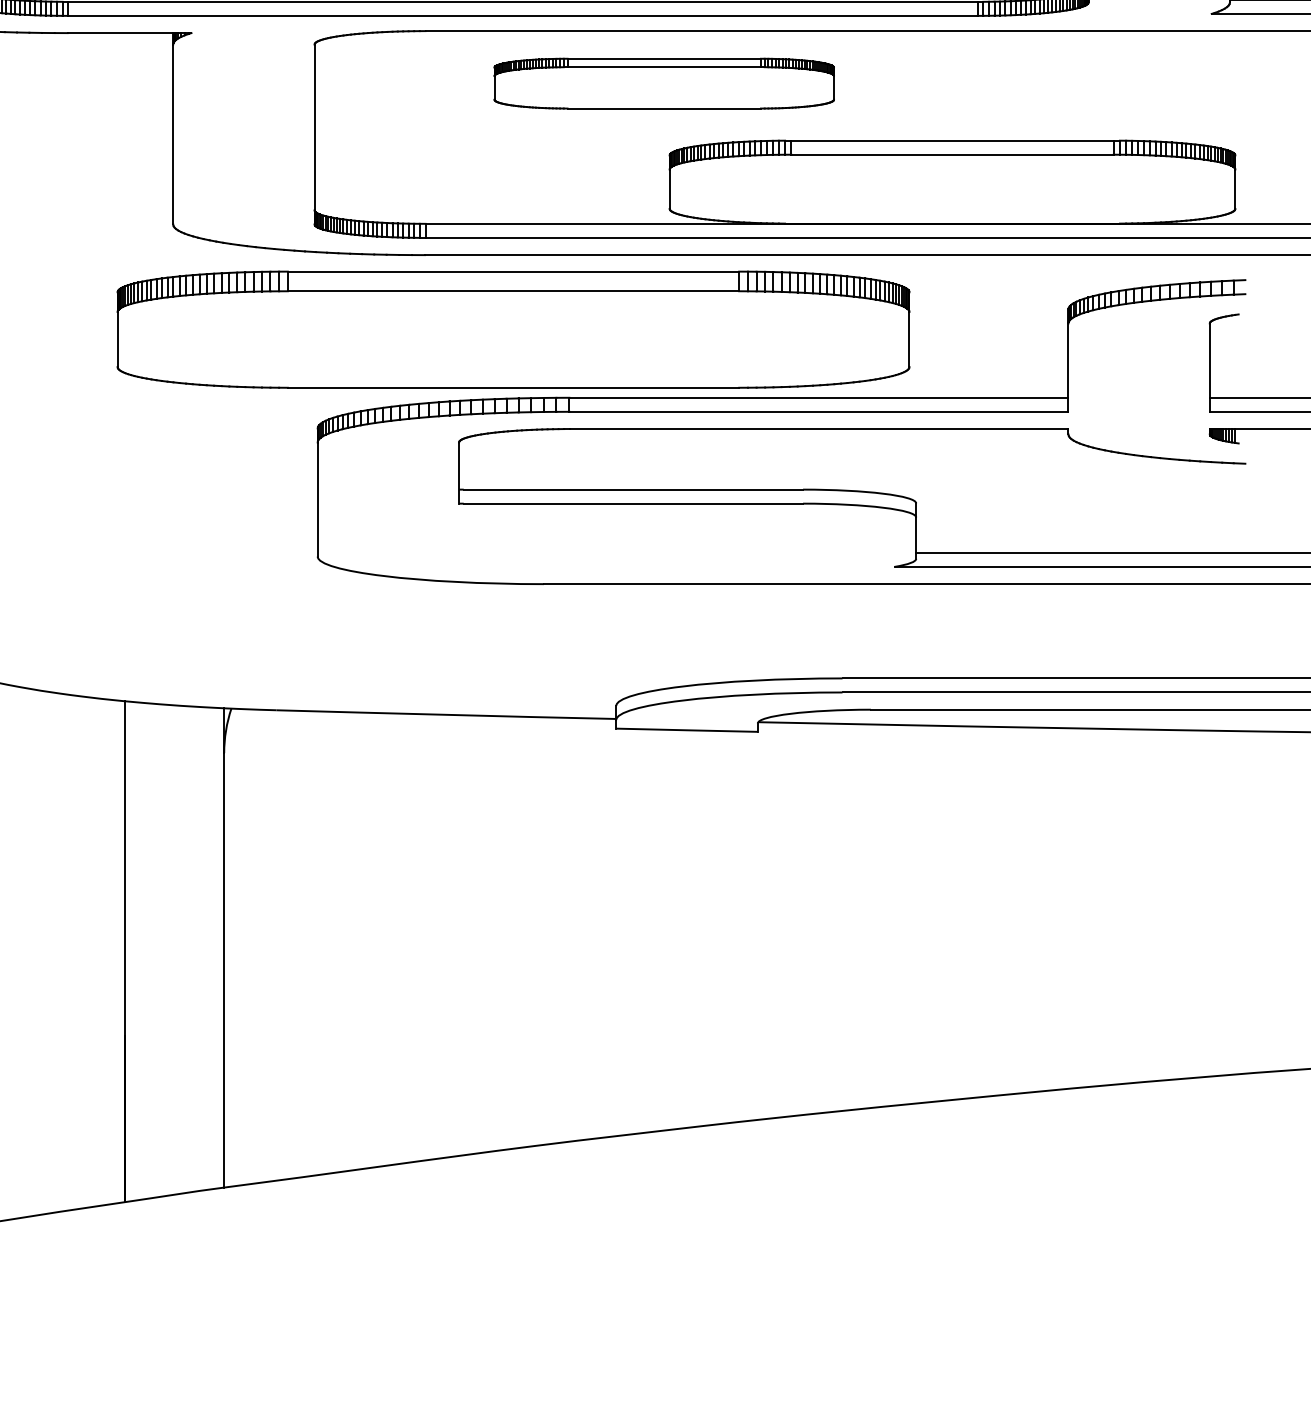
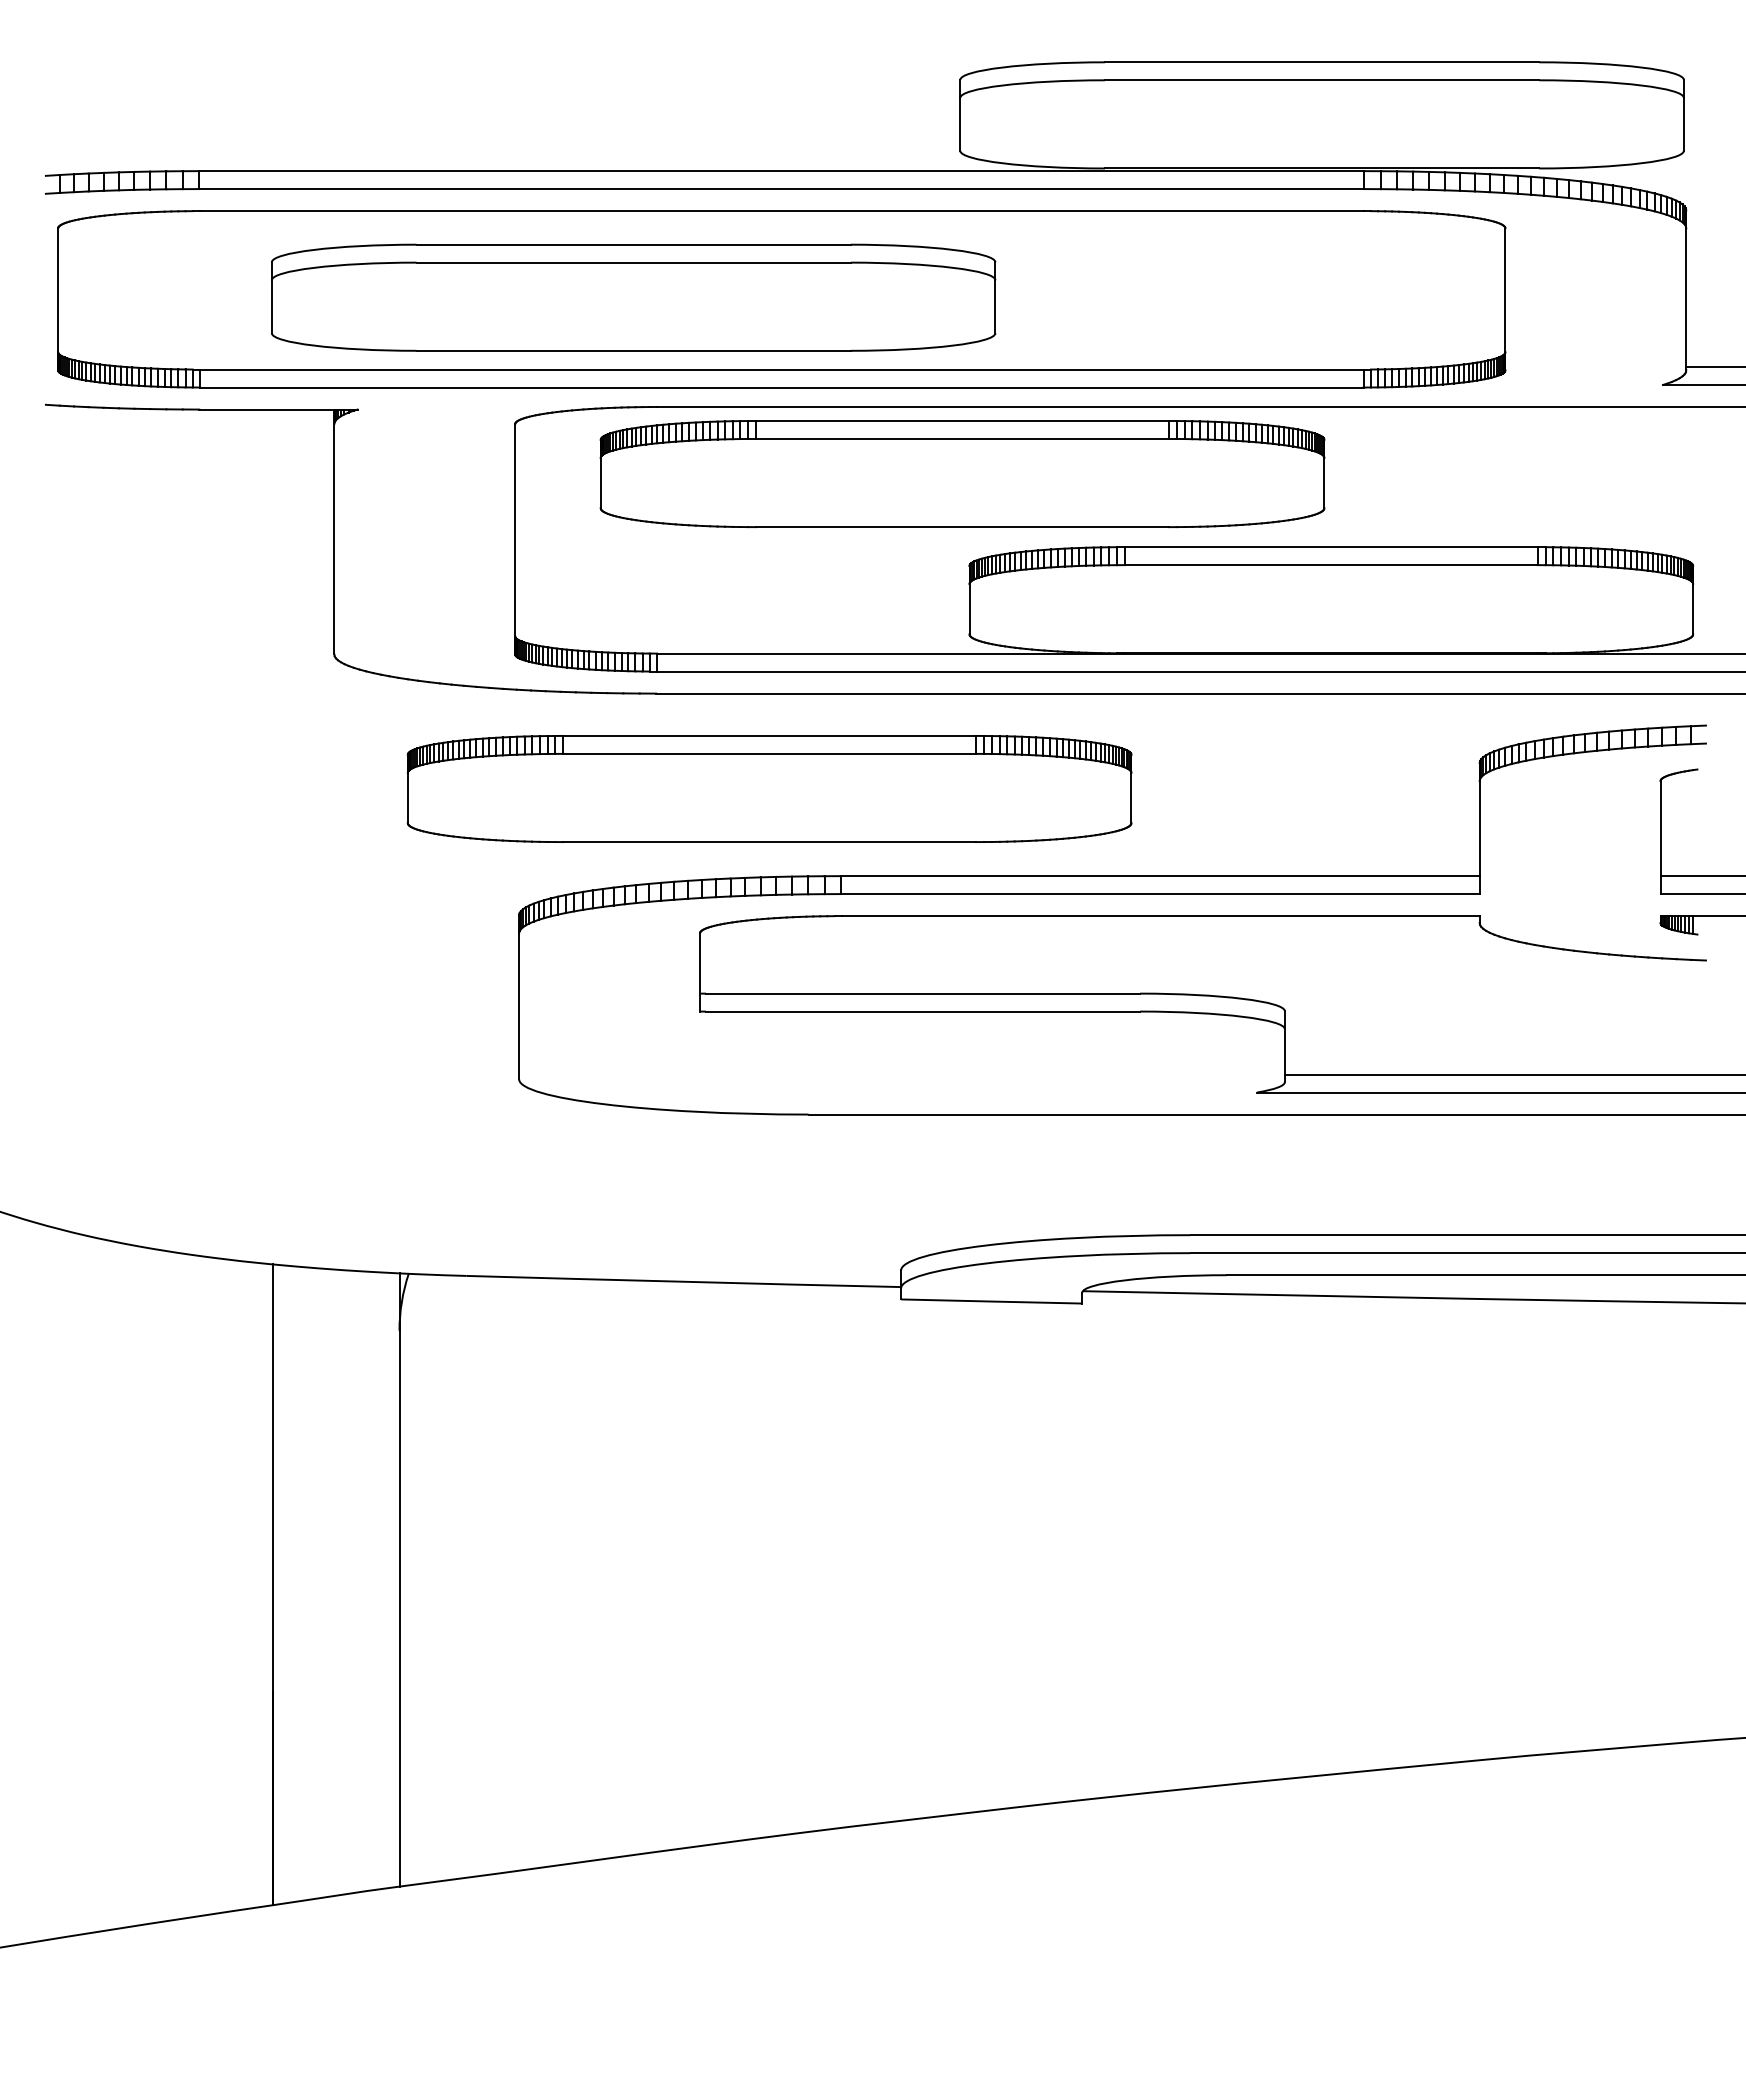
part: (664, 83) -> (962, 474), size x1.67
part: (513, 329) -> (769, 788), size x0.71

